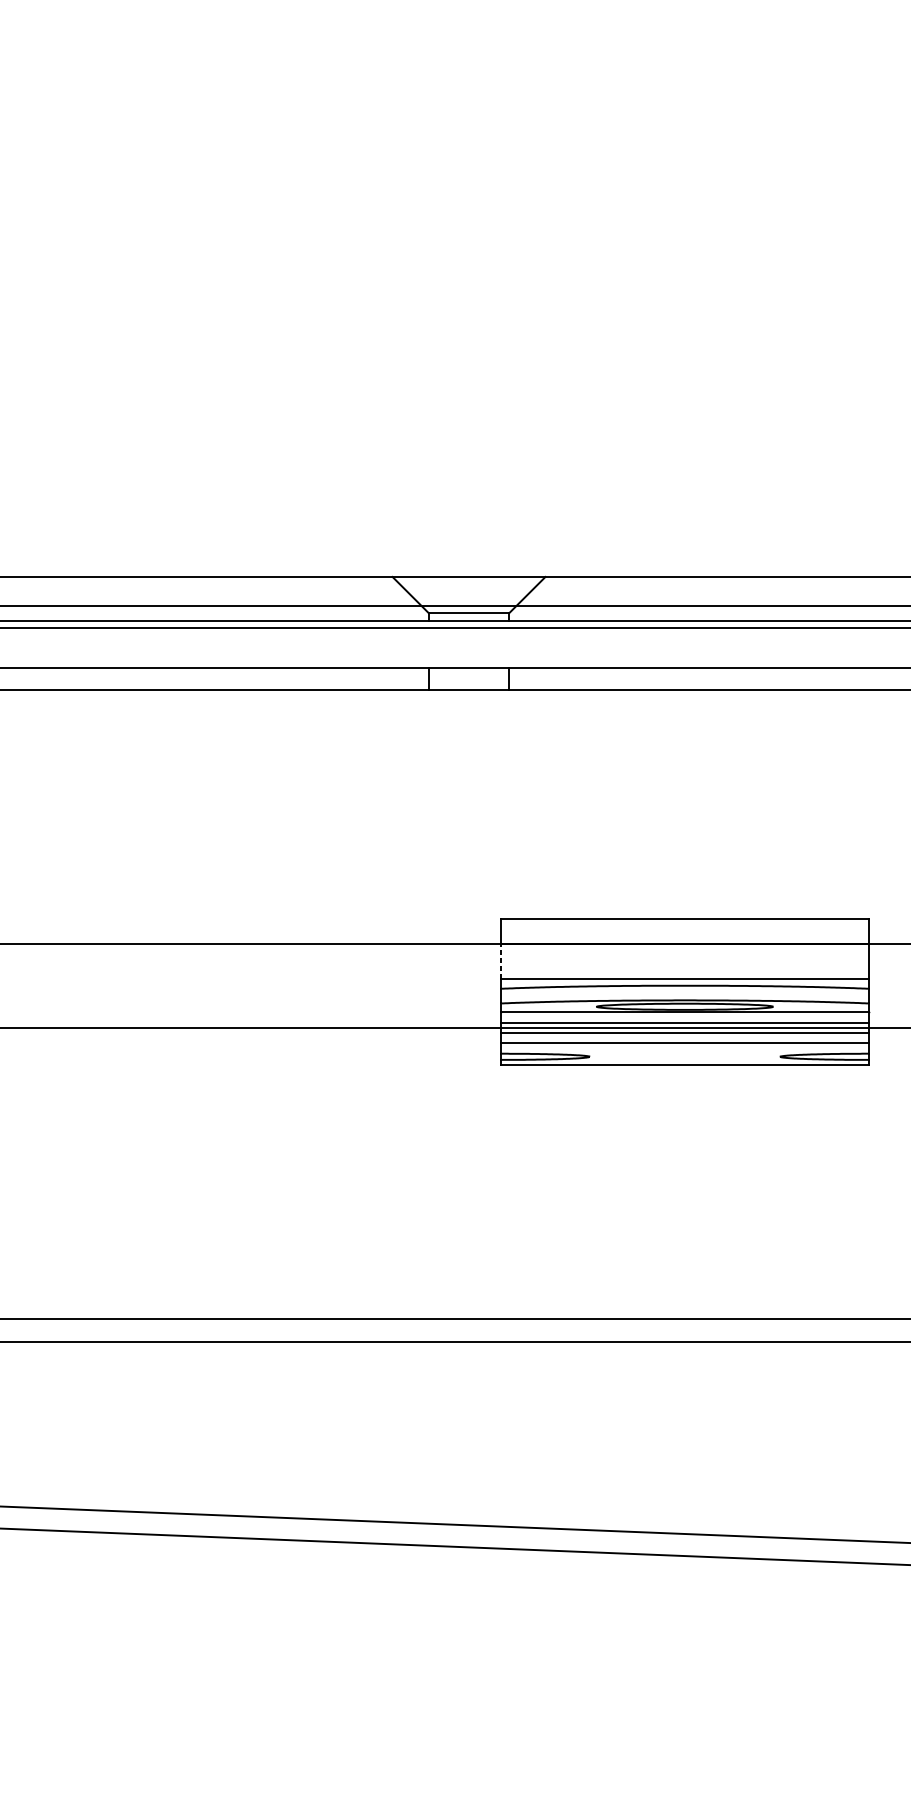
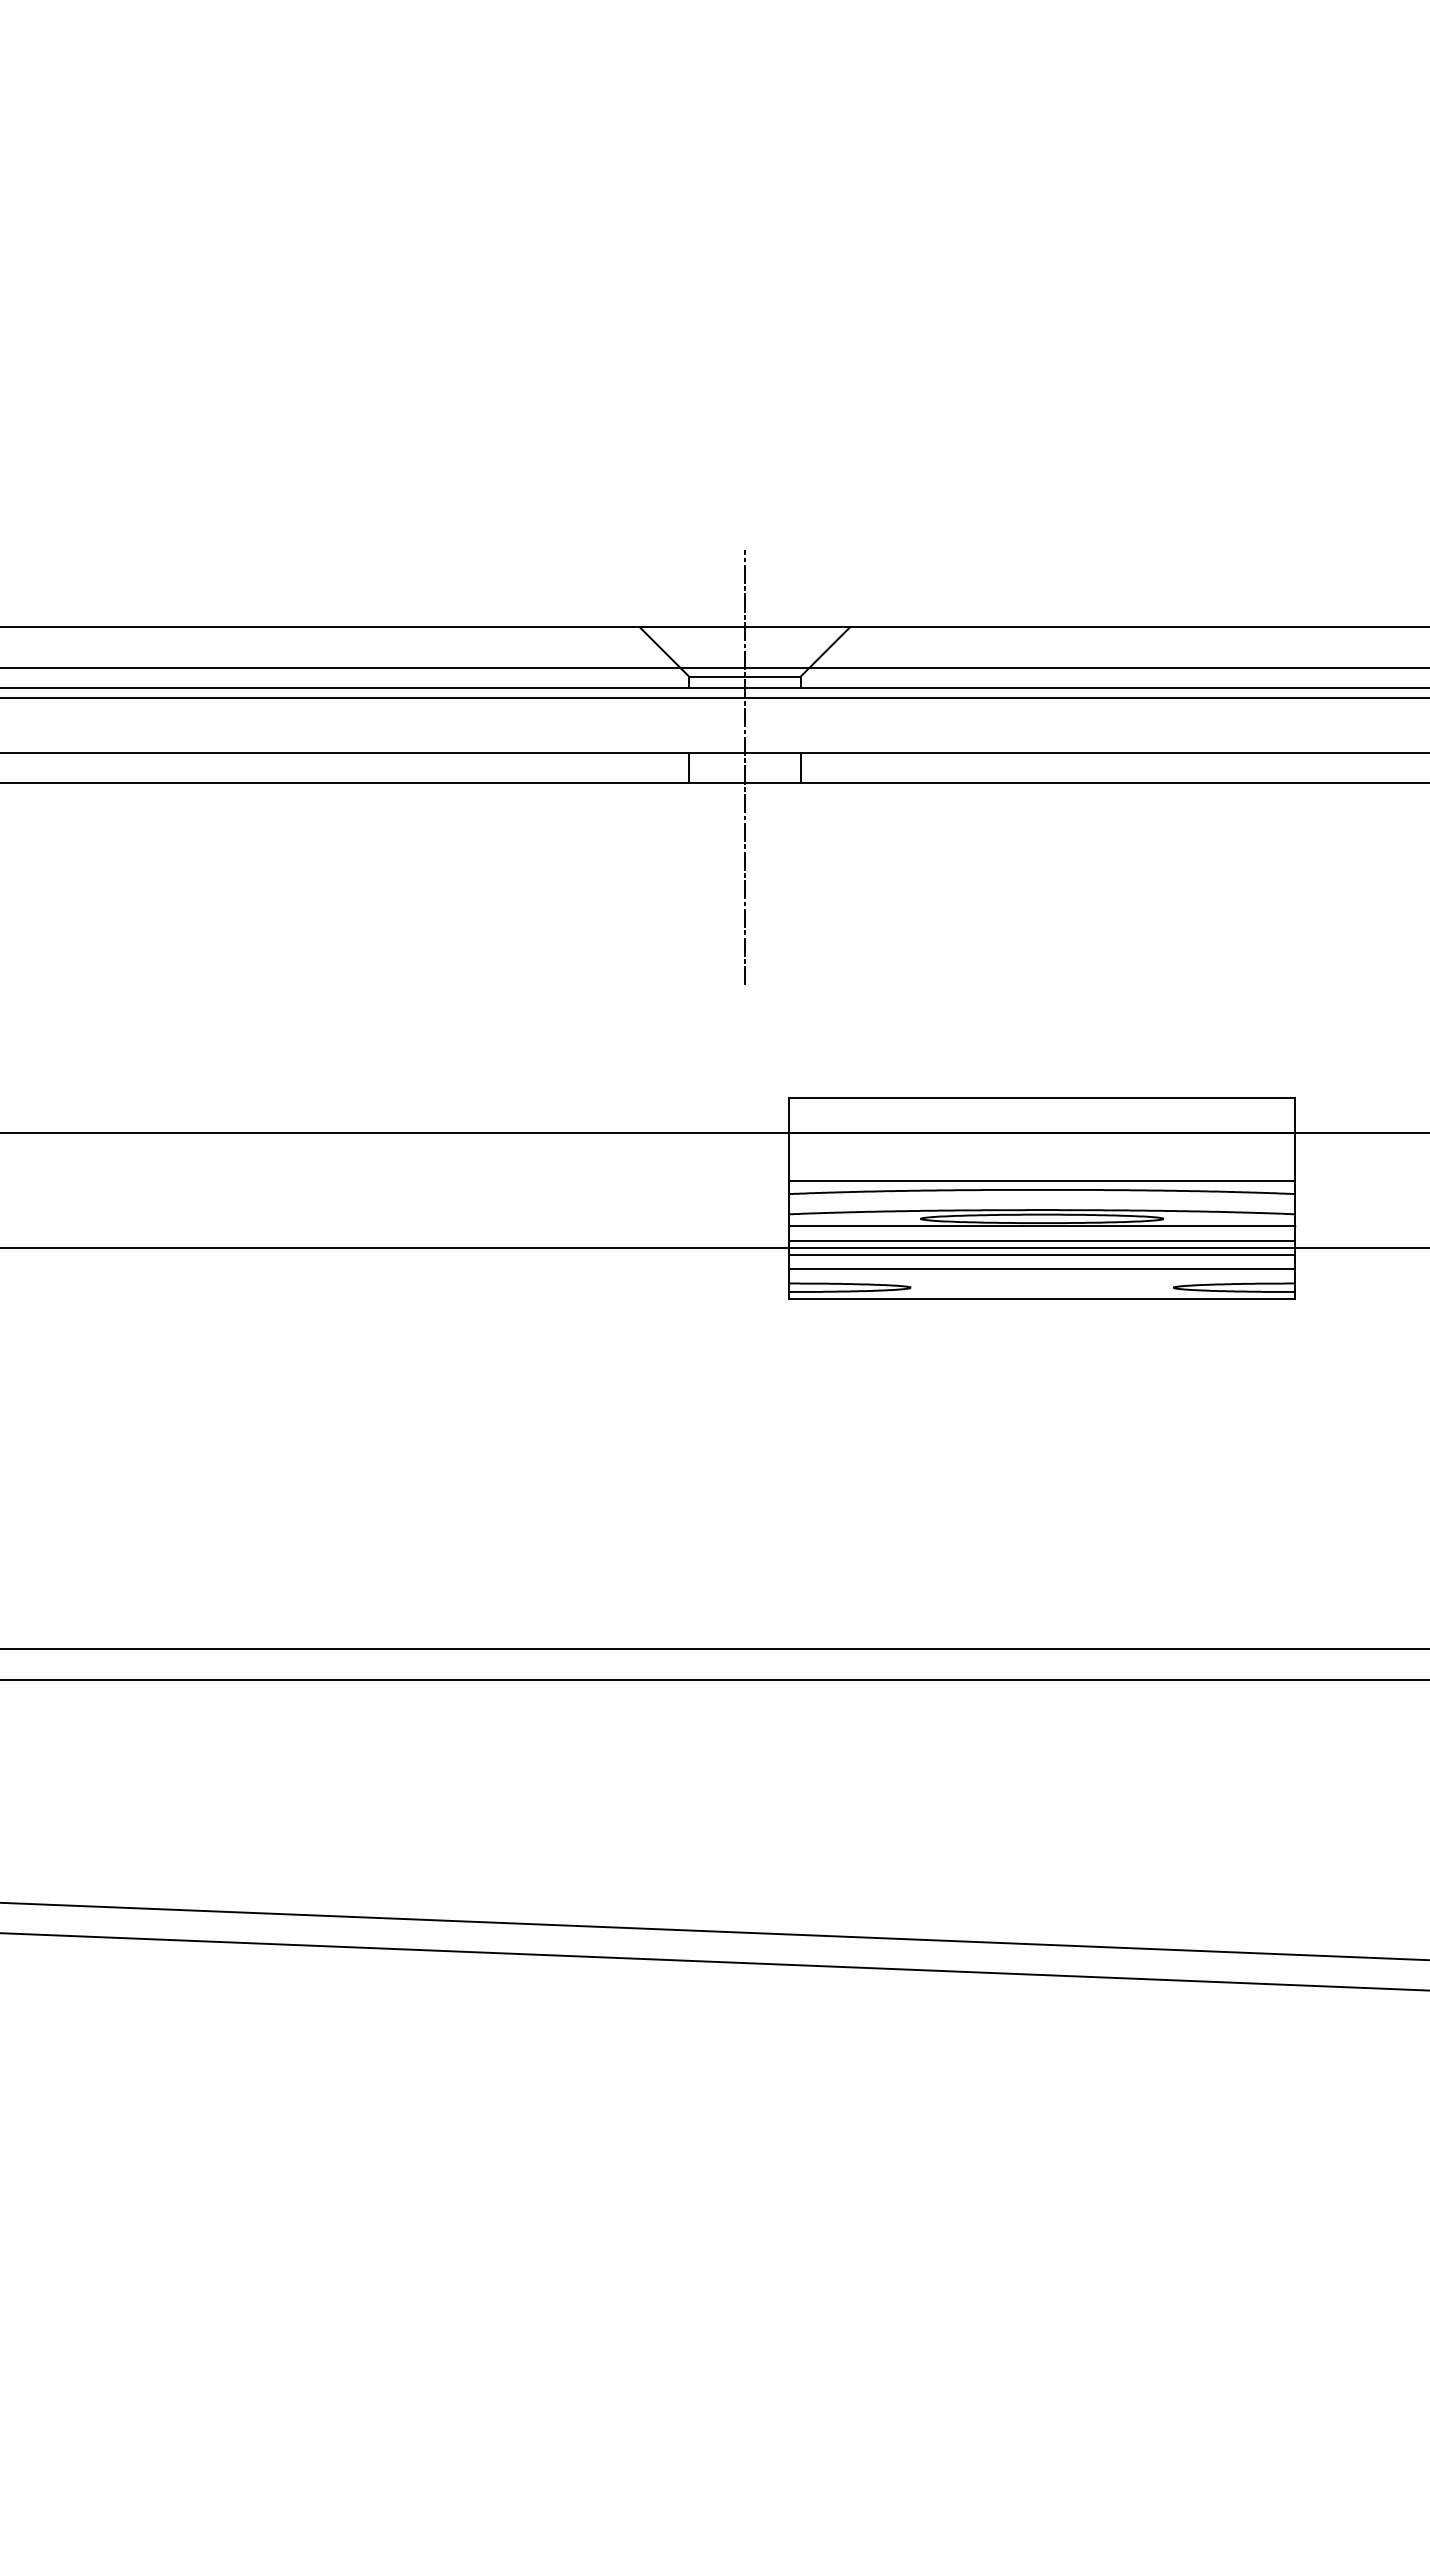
line: (468, 678) -> (744, 767), added
line: (501, 961) -> (789, 1156), dashed -> solid

